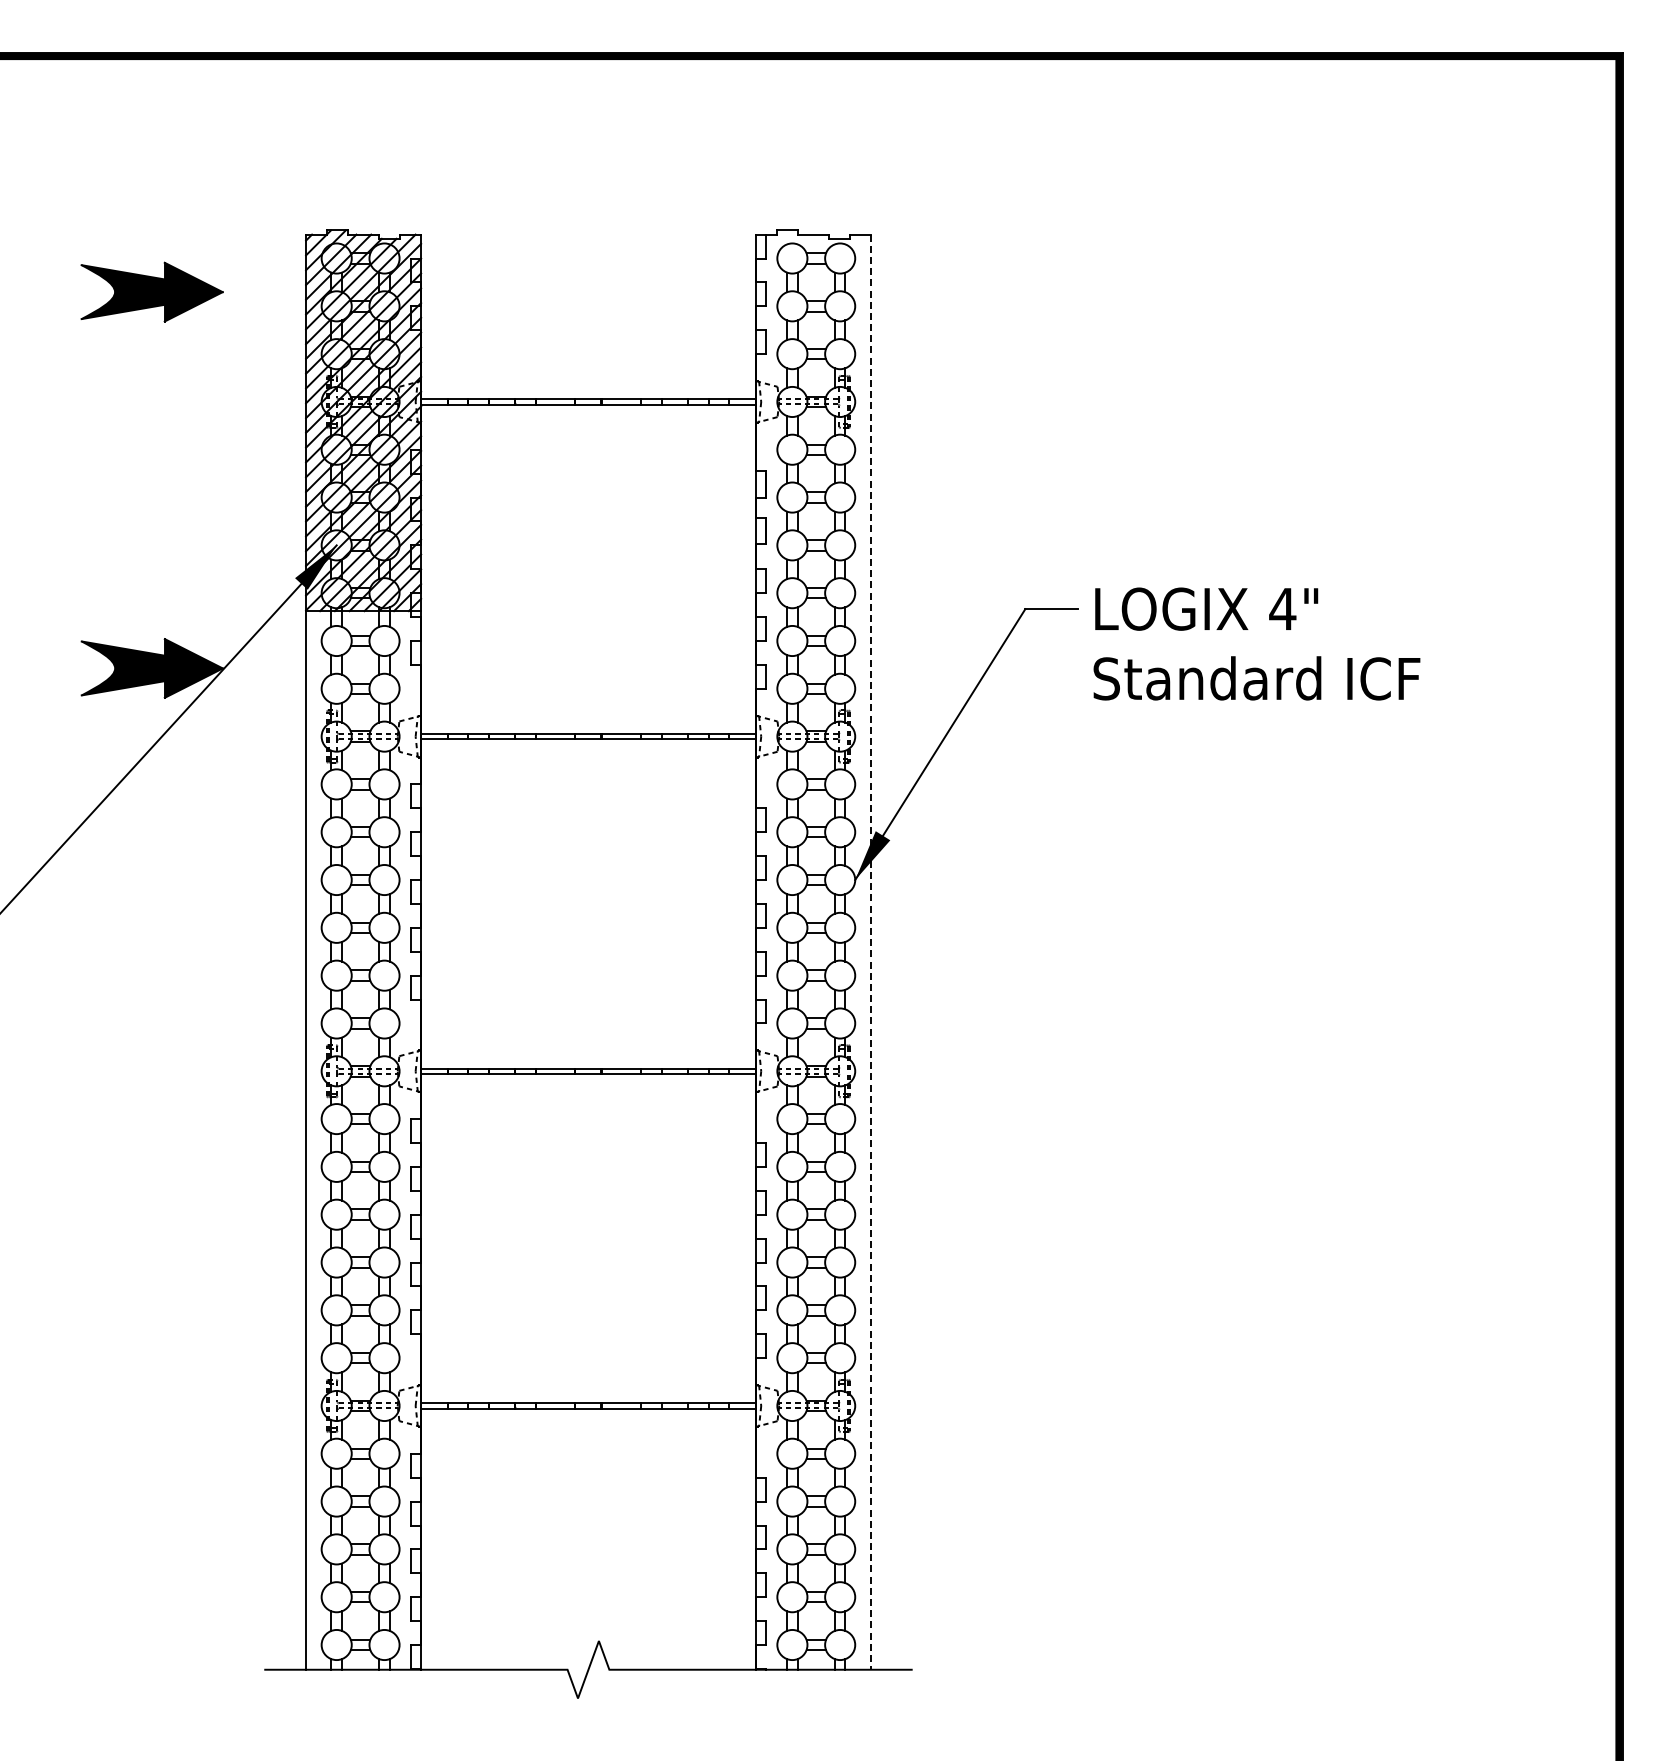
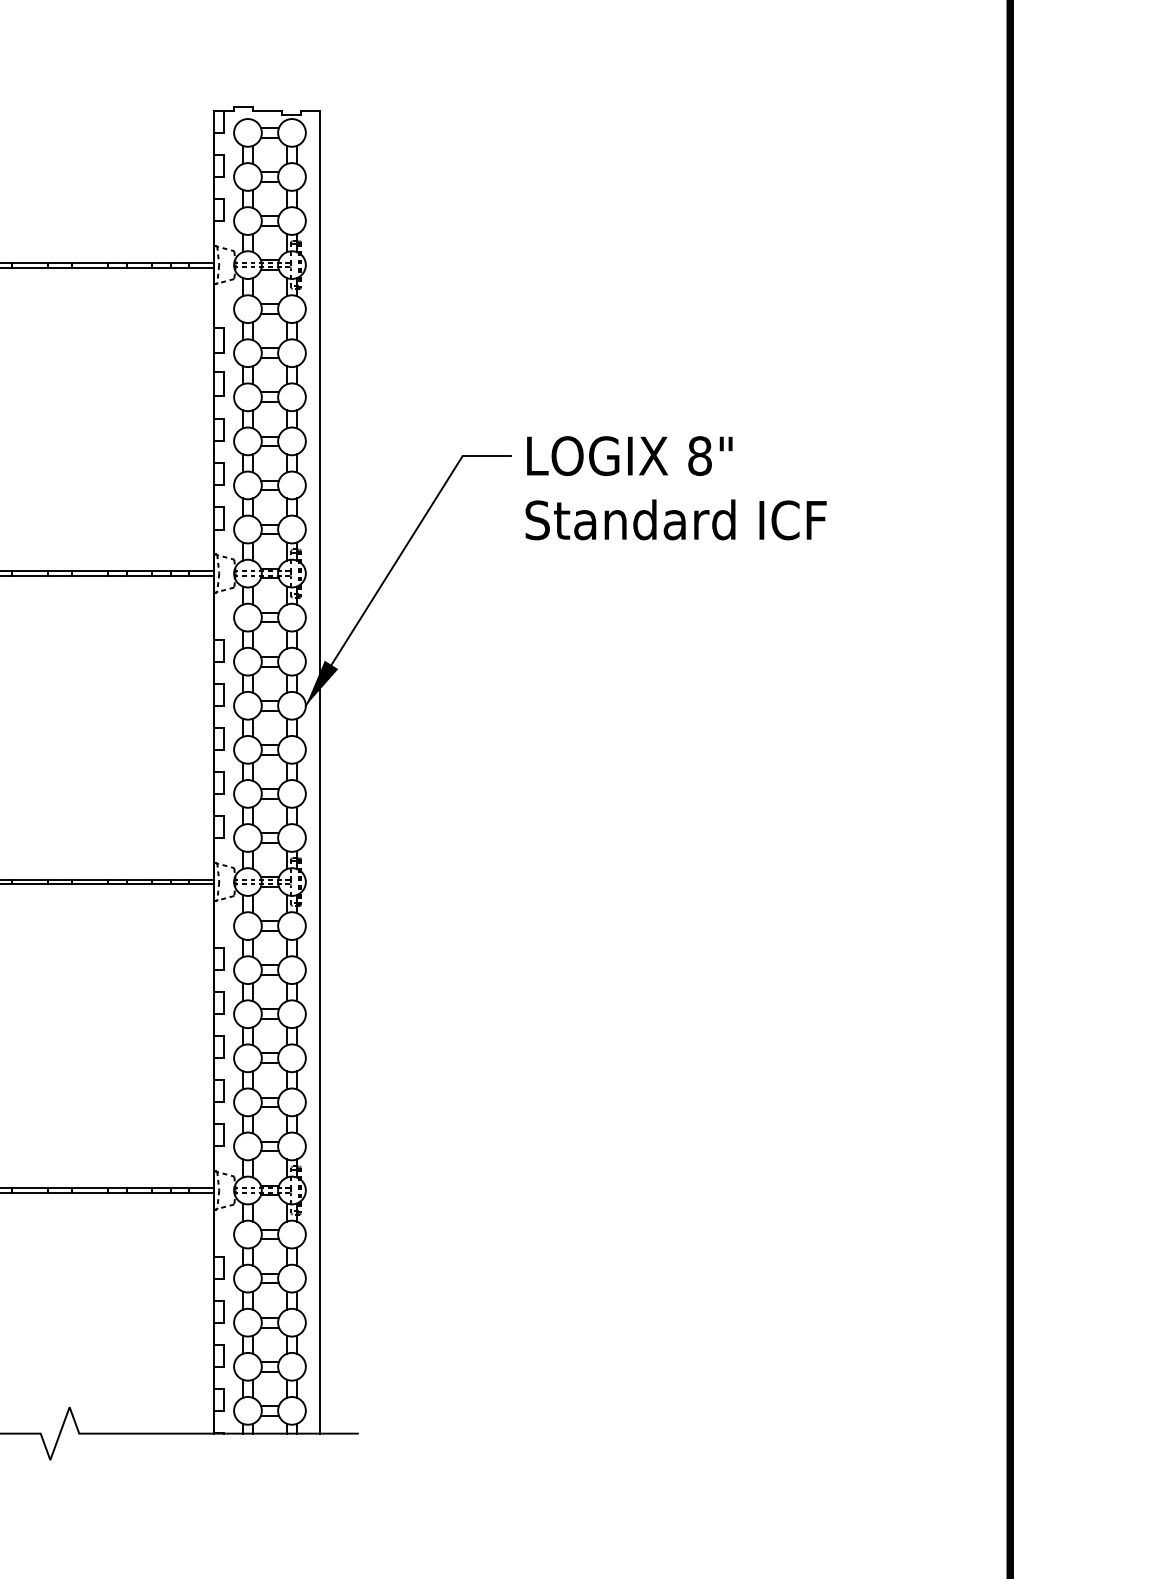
text: (1282, 608) -> (699, 455), 4" -> 8"
line: (870, 952) -> (319, 772), dashed -> solid

